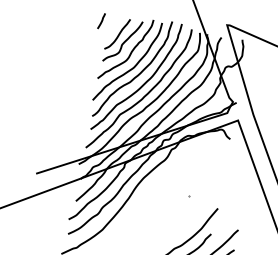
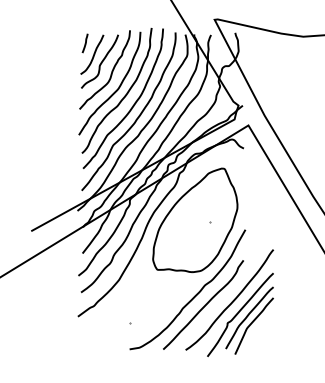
line: (100, 21) -> (84, 43), moved
part: (177, 192) -> (195, 220), added

